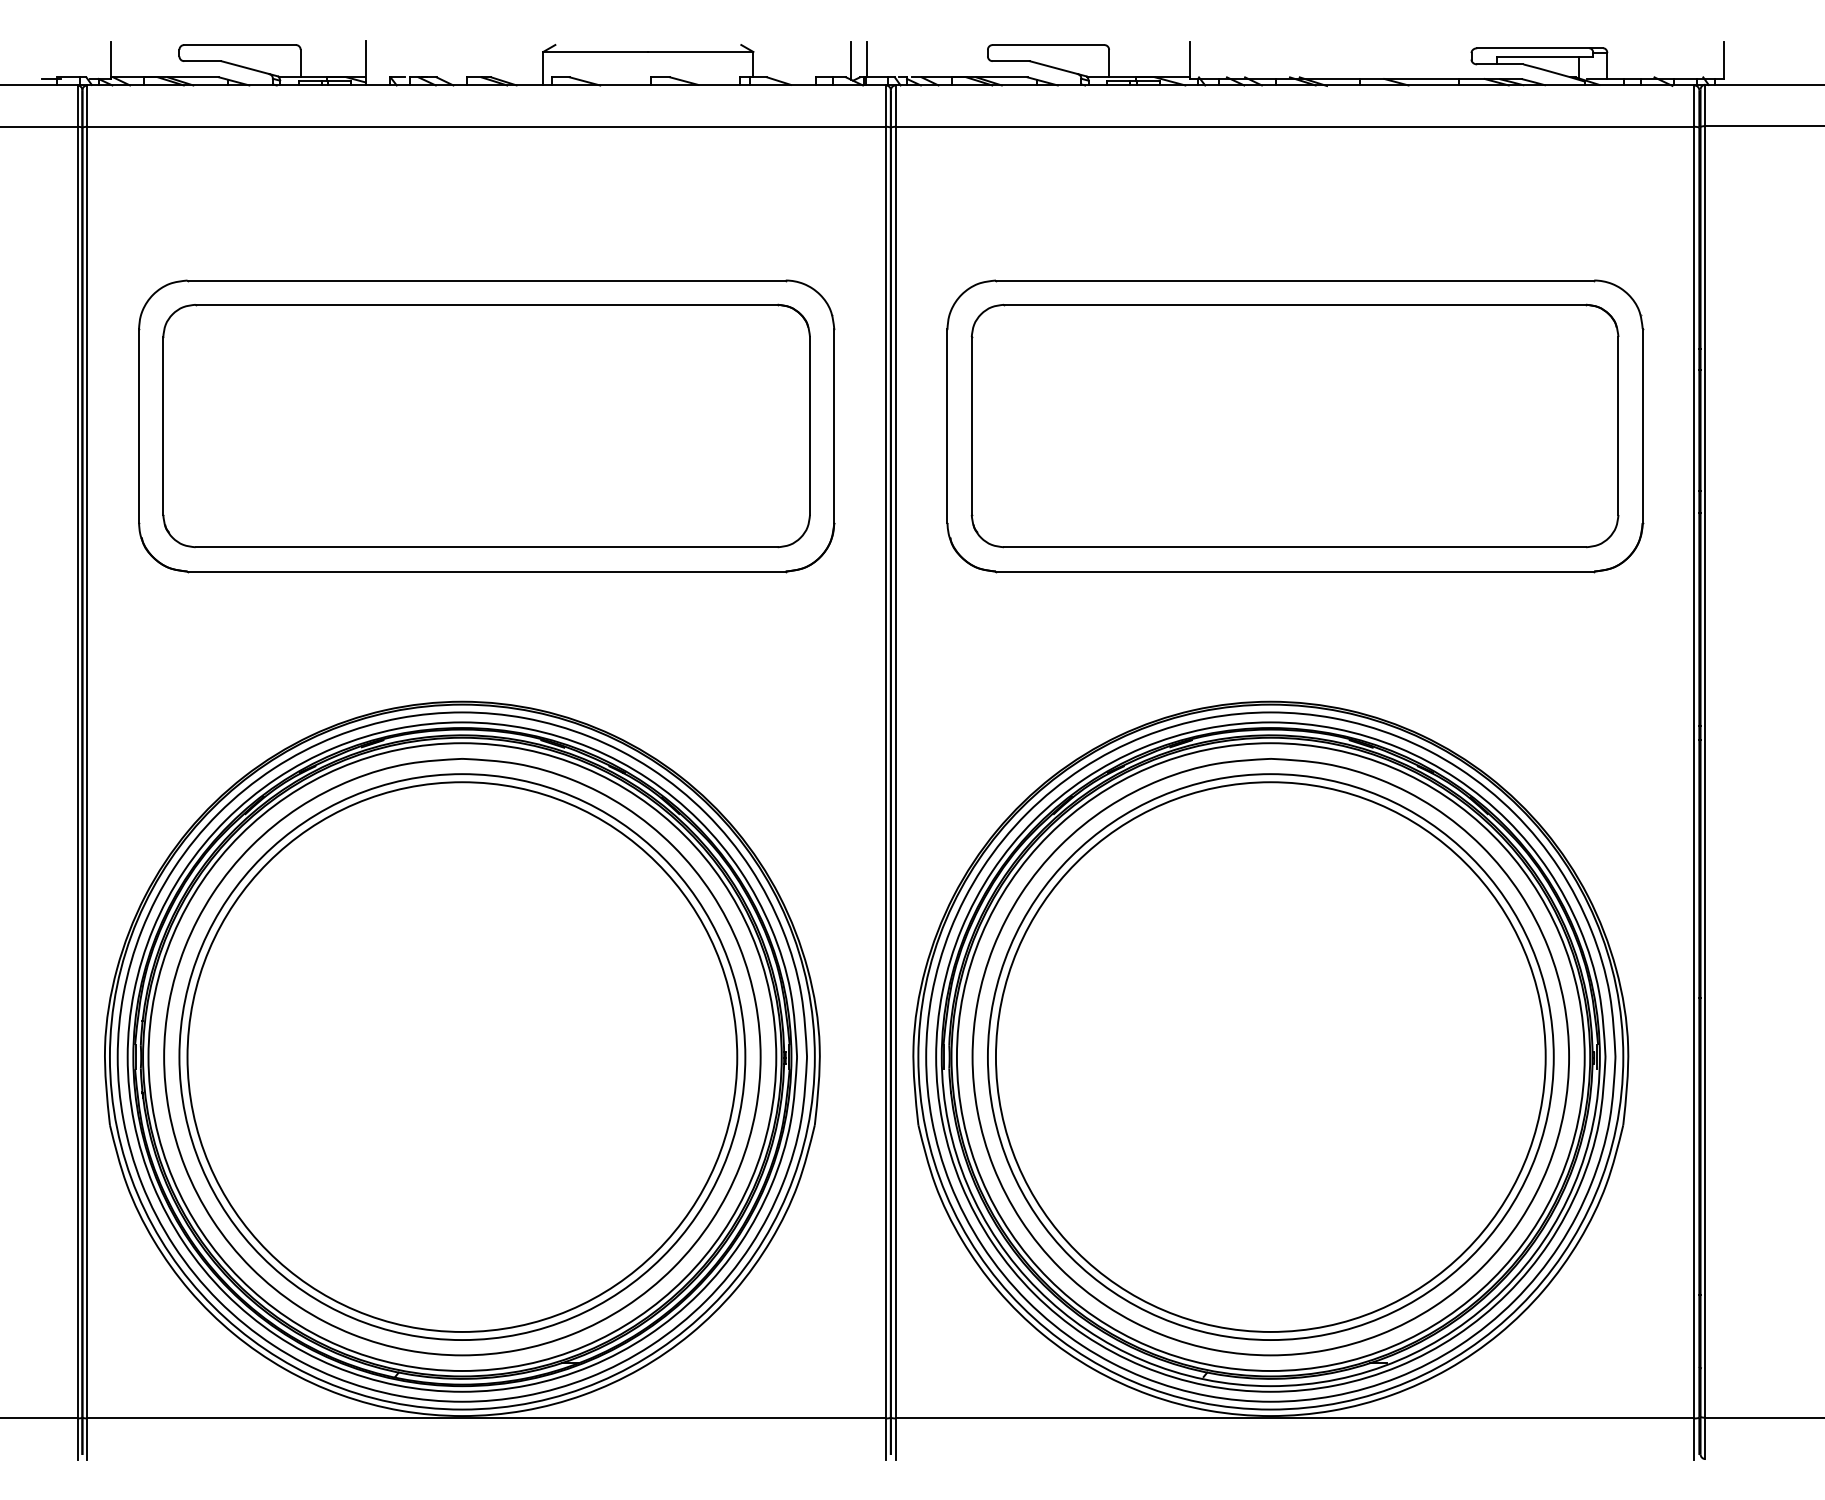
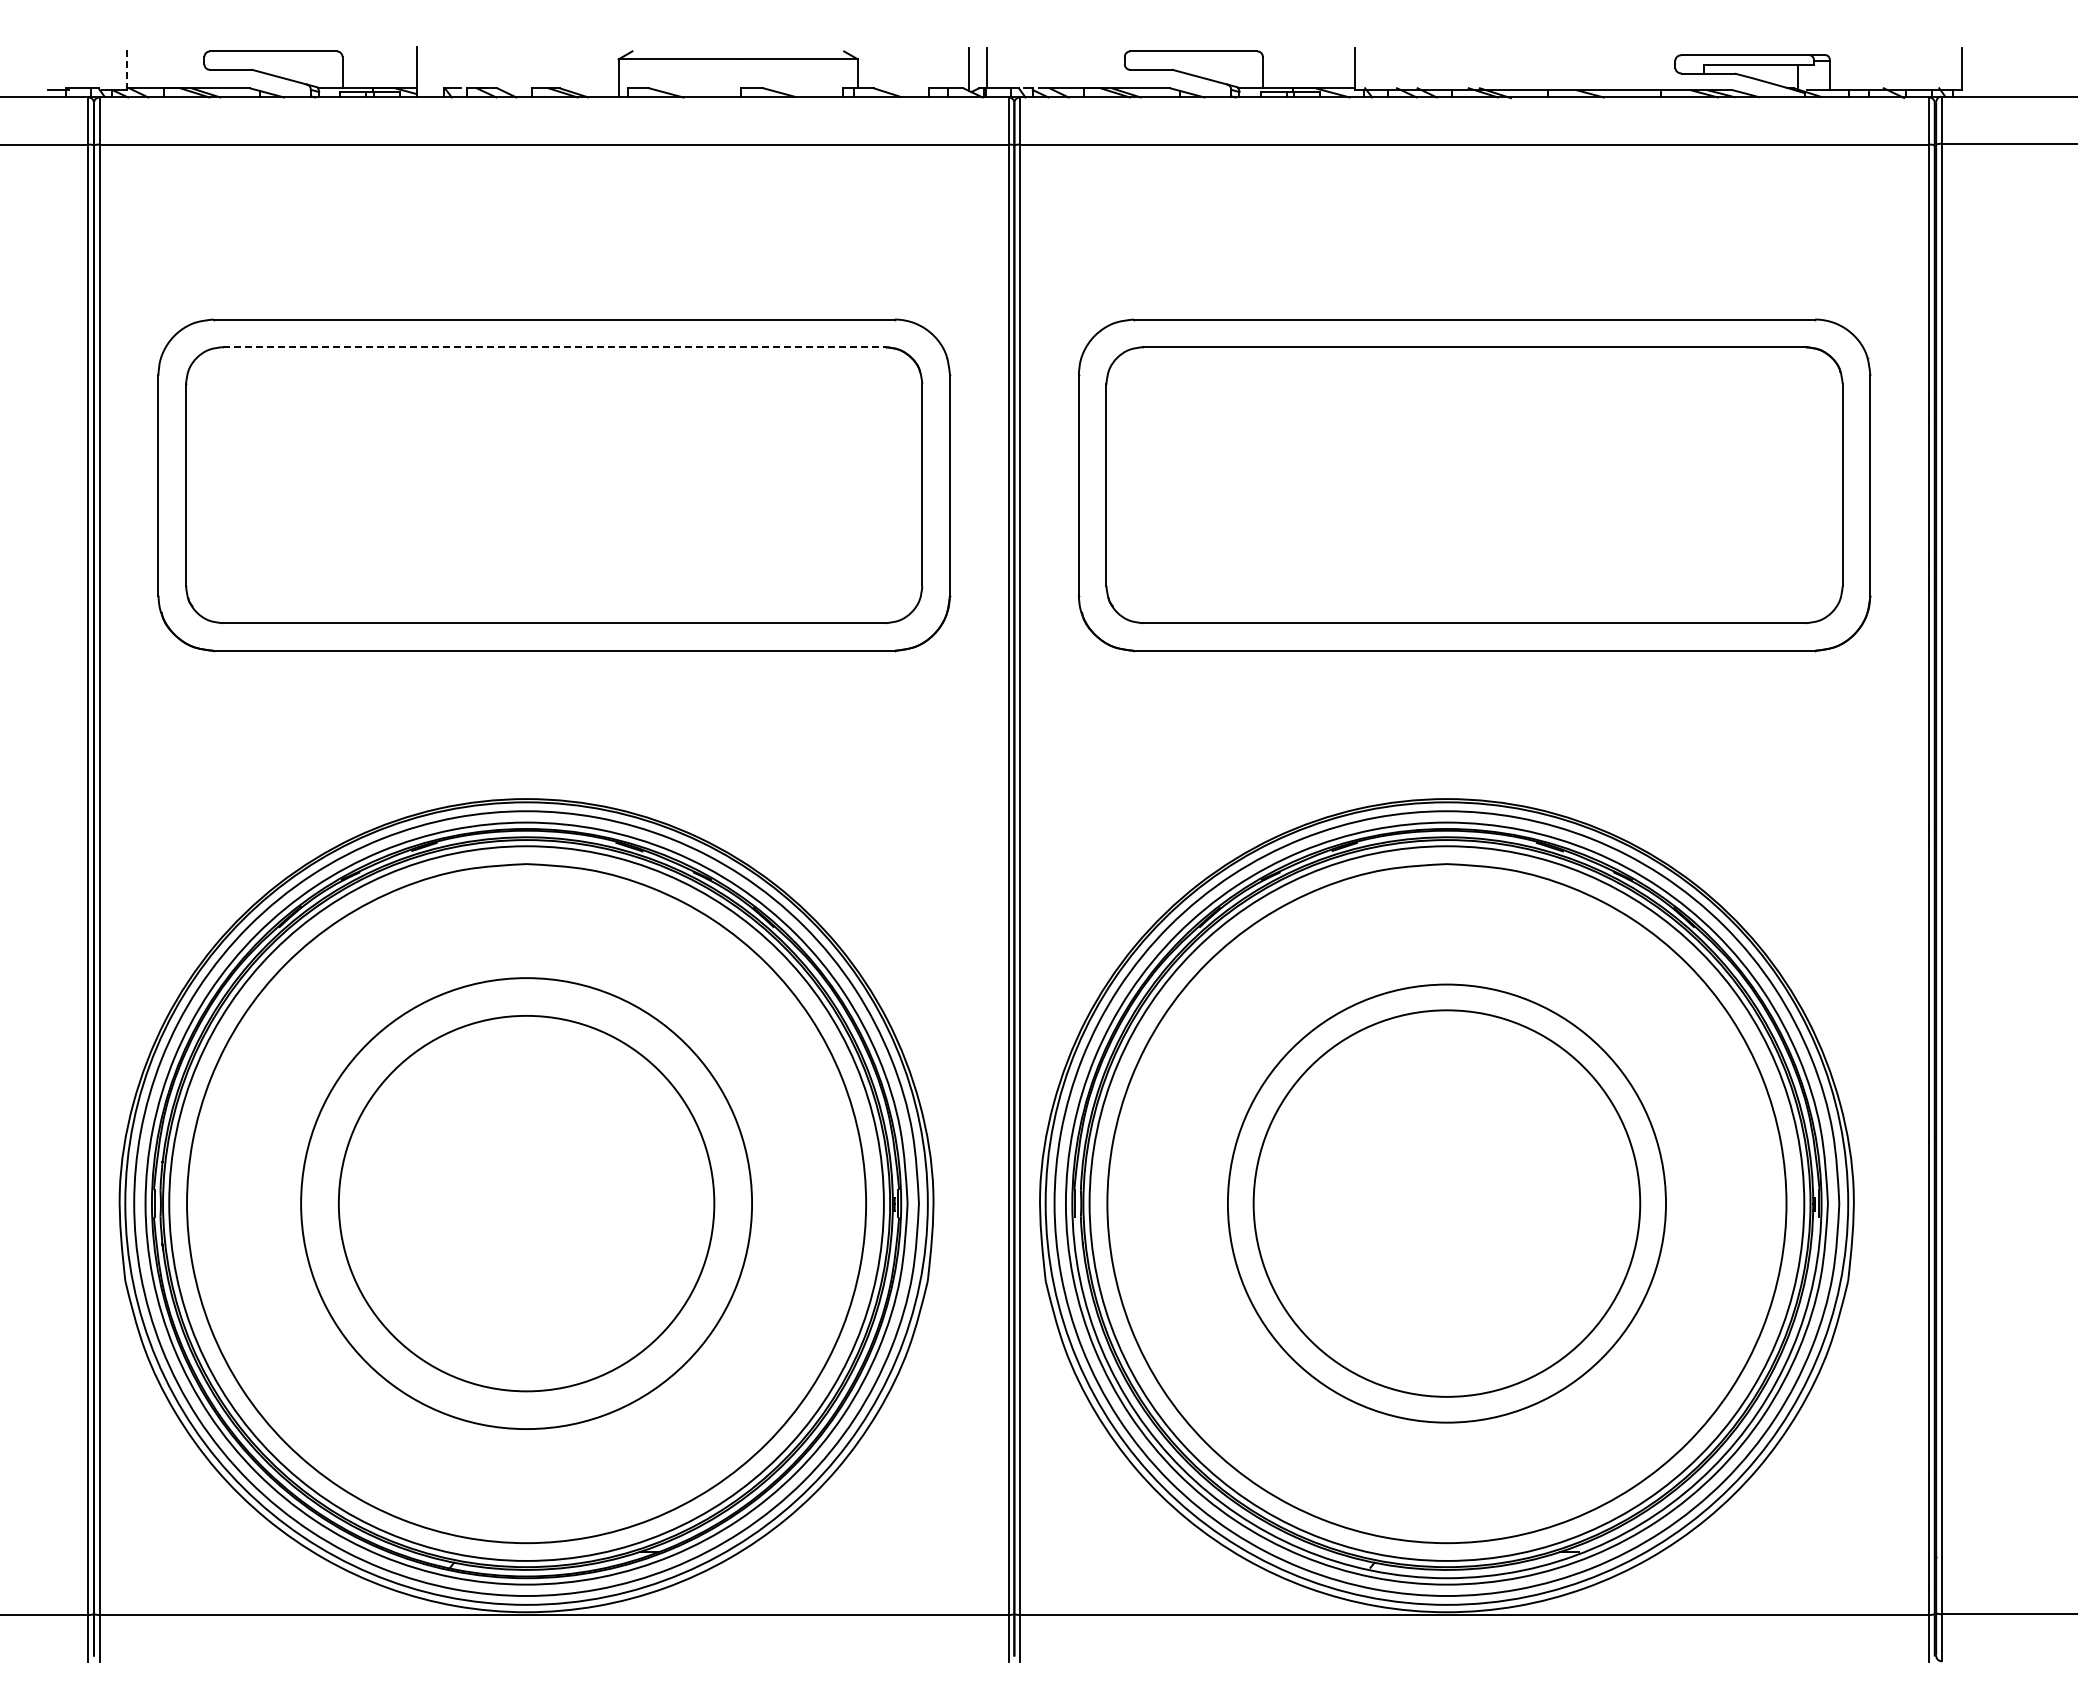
line: (110, 60) -> (126, 68), solid -> dashed
line: (486, 305) -> (554, 347), solid -> dashed
circle: (462, 1057) -> (526, 1203), size x0.6
circle: (462, 1057) -> (526, 1203), size x0.7
circle: (1270, 1057) -> (1446, 1203), size x0.6
circle: (1270, 1057) -> (1446, 1203), size x0.7

